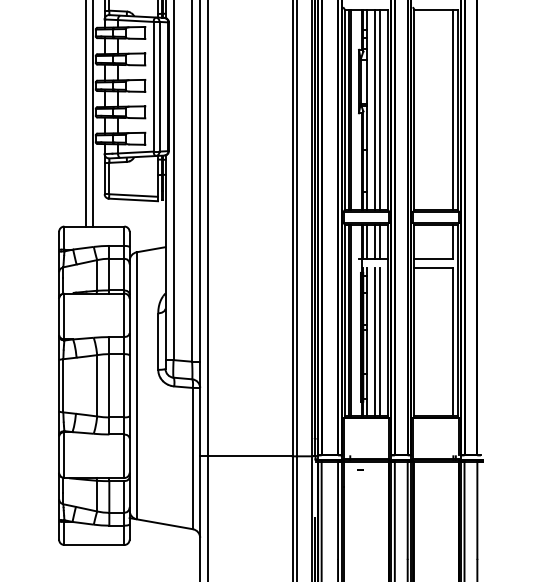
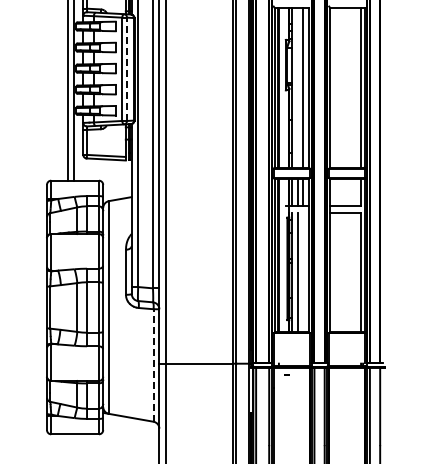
line: (160, 86) -> (127, 69), solid -> dashed
line: (374, 109) -> (298, 87), removed
line: (379, 341) -> (302, 272), removed
line: (192, 458) -> (153, 365), solid -> dashed

